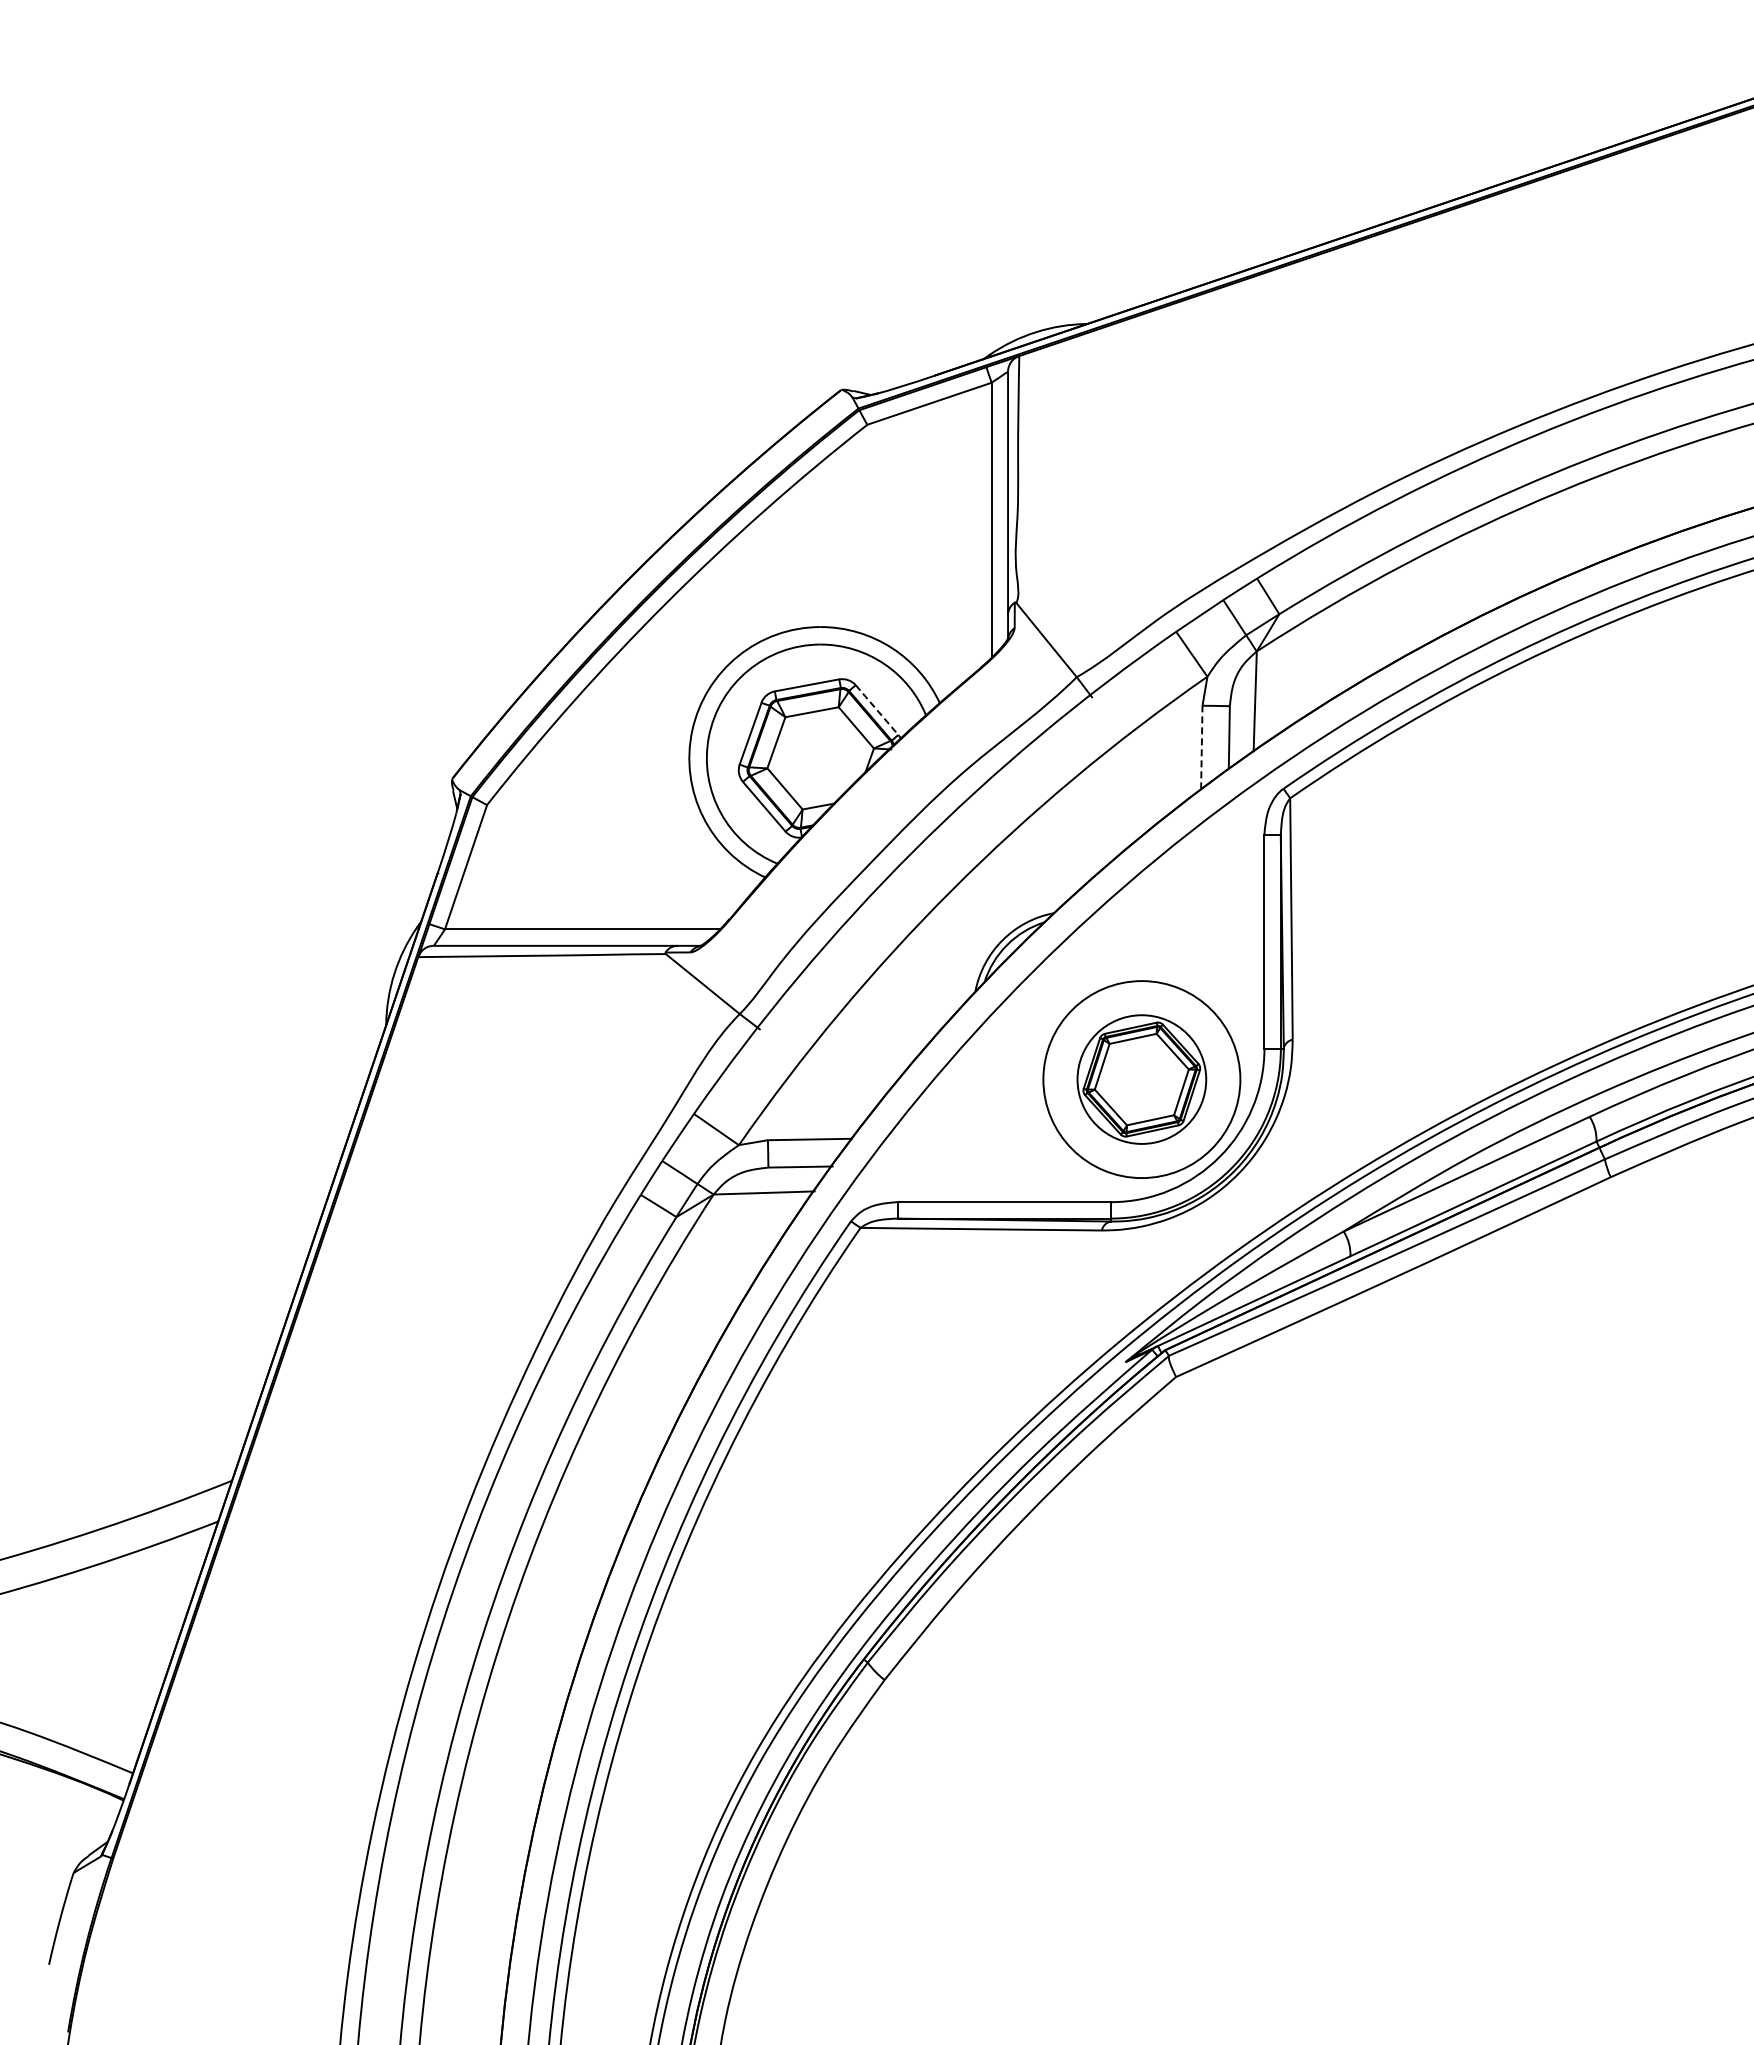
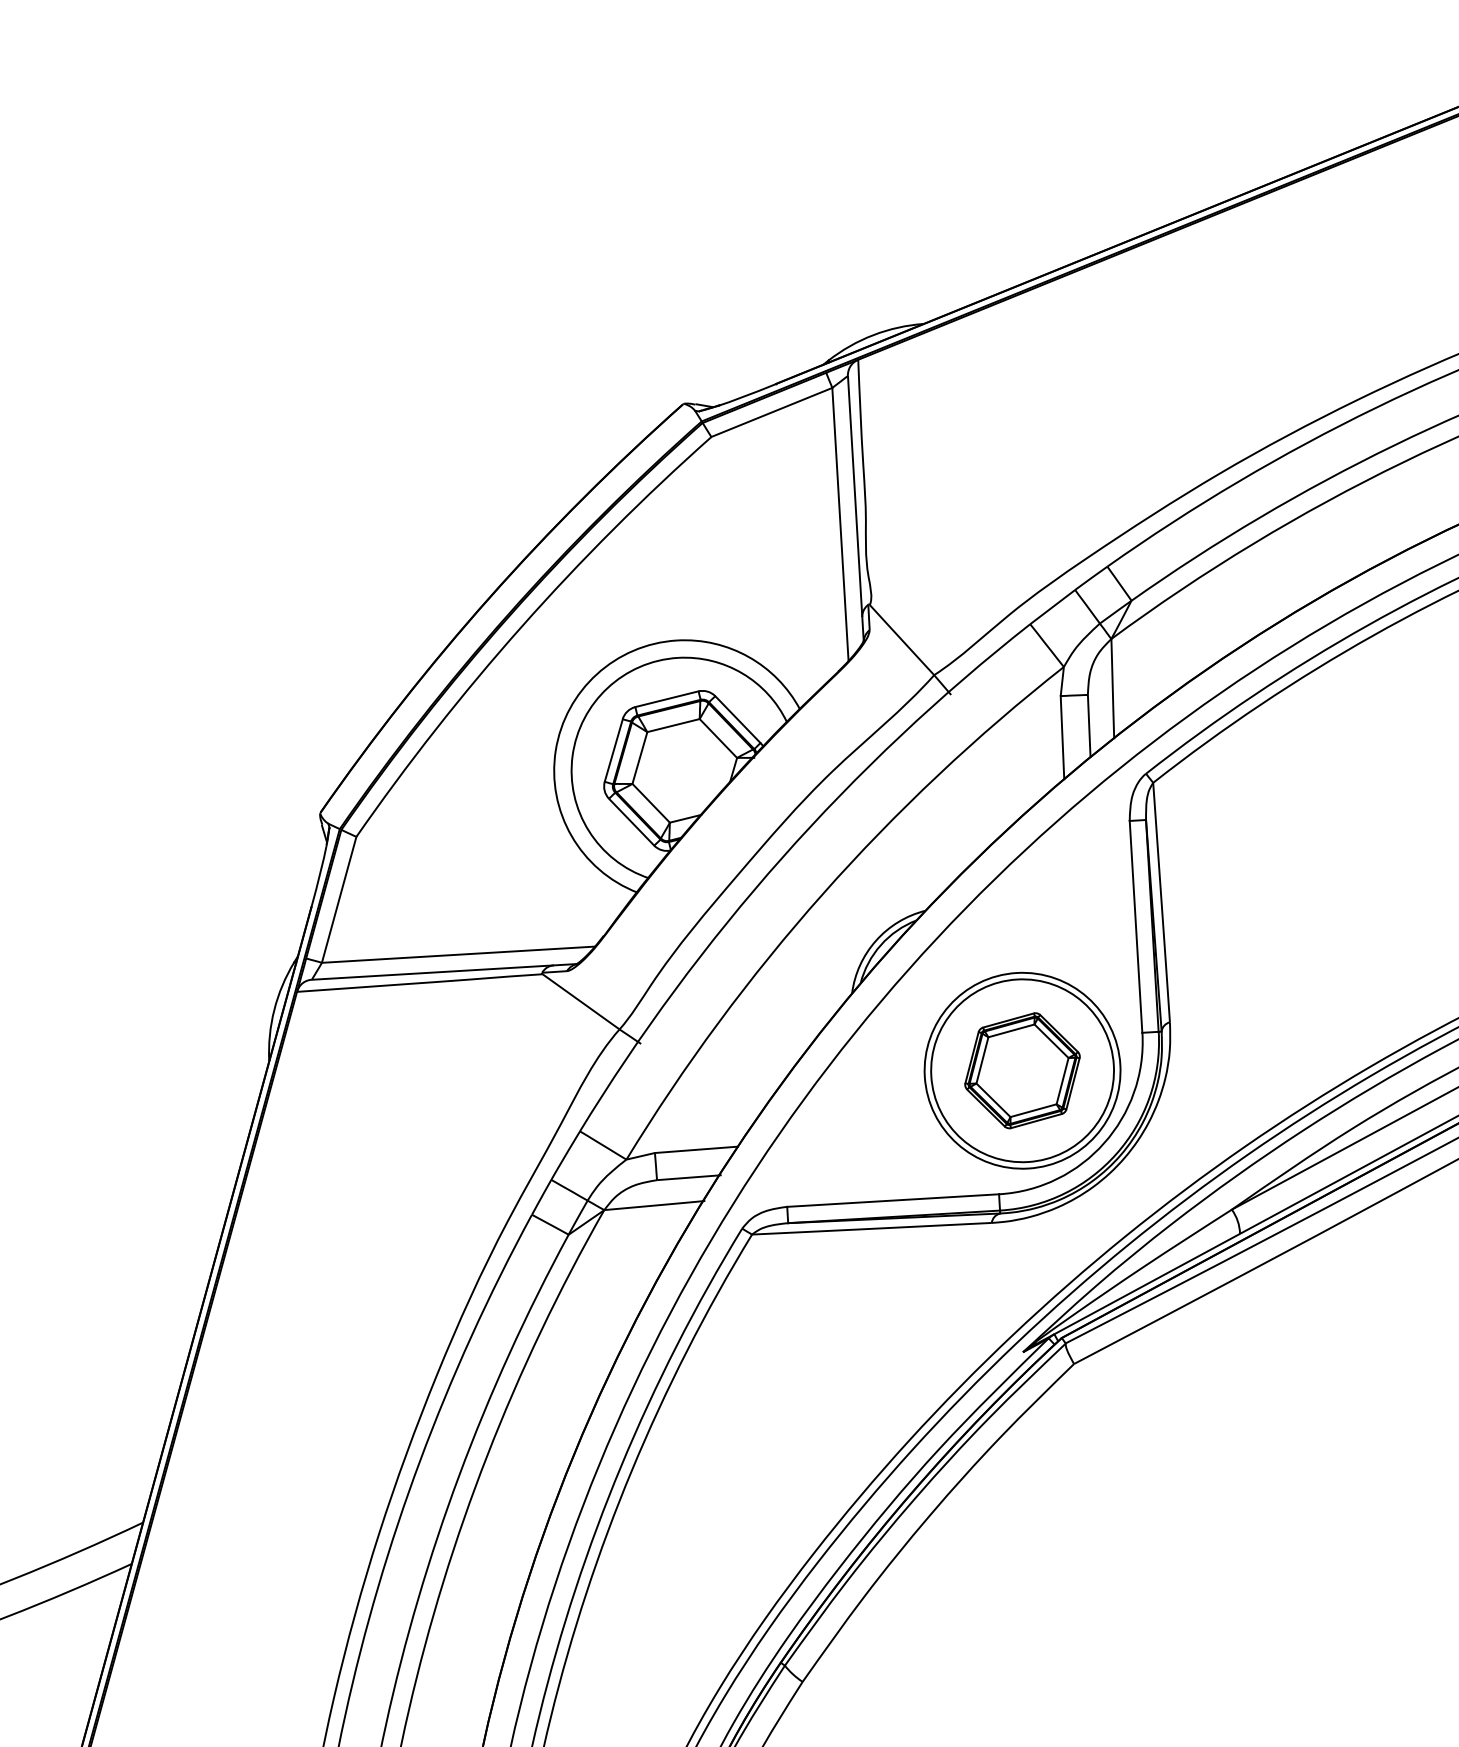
line: (877, 710) -> (738, 719), dashed -> solid
line: (1201, 747) -> (1062, 737), dashed -> solid
circle: (1141, 1079) -> (1022, 1070), size x1.43

